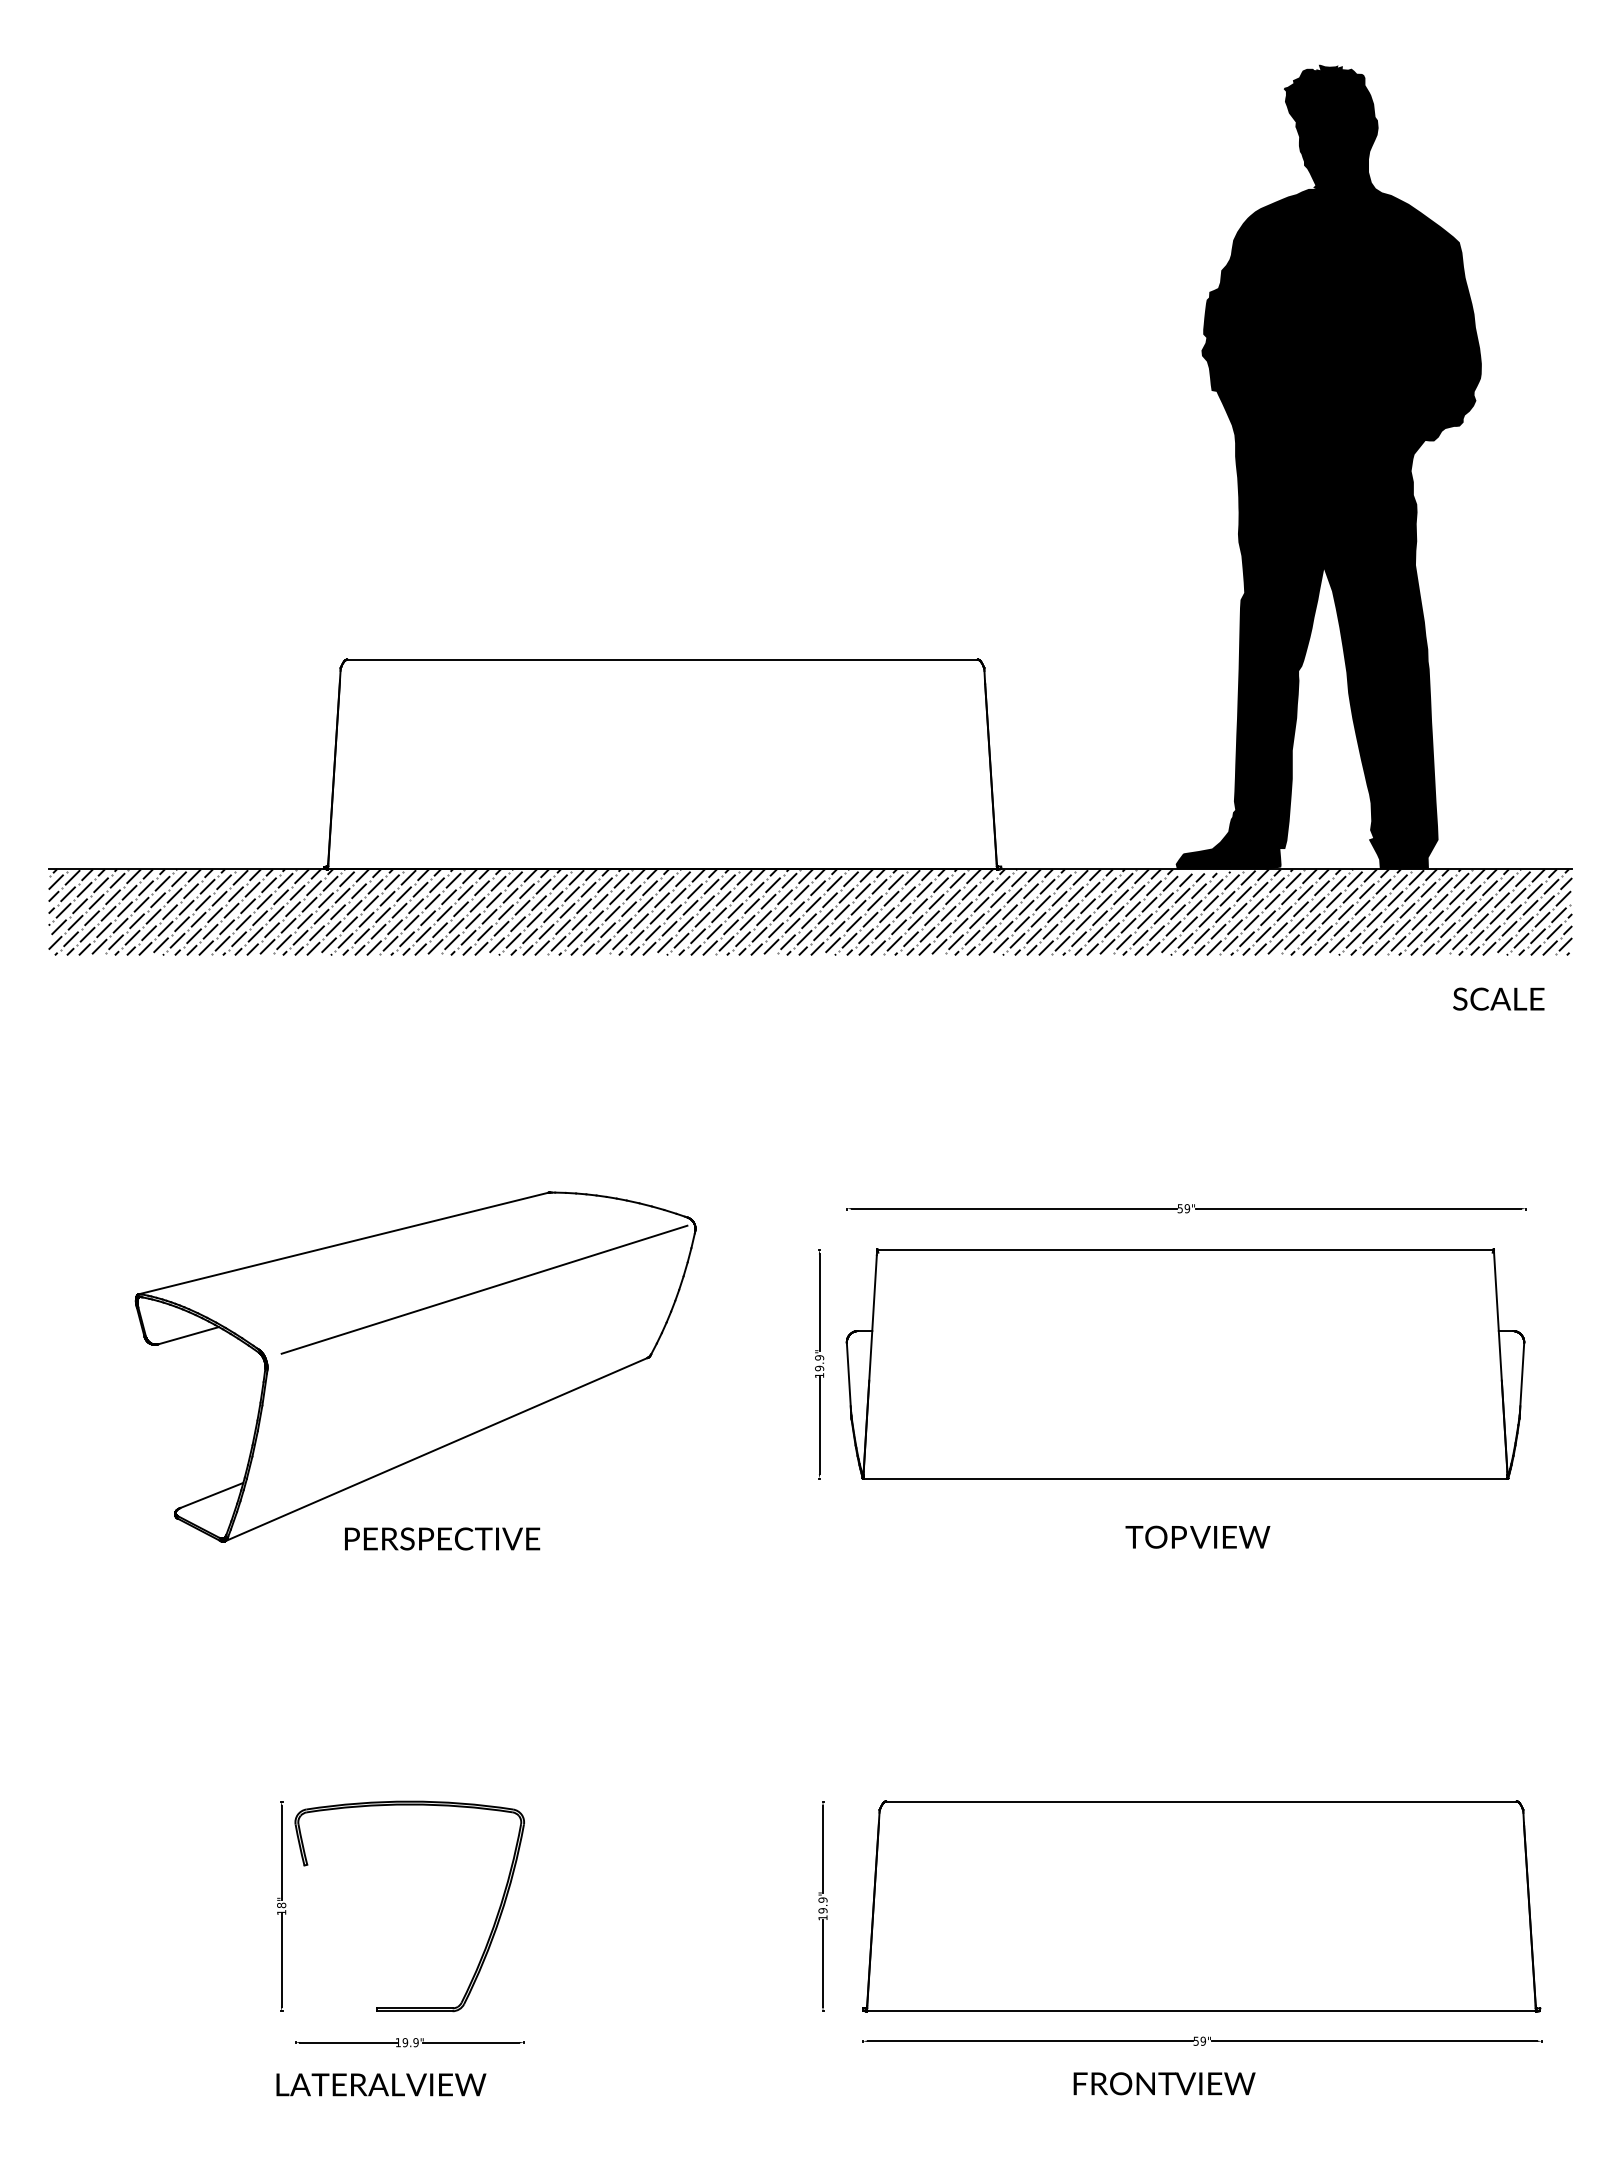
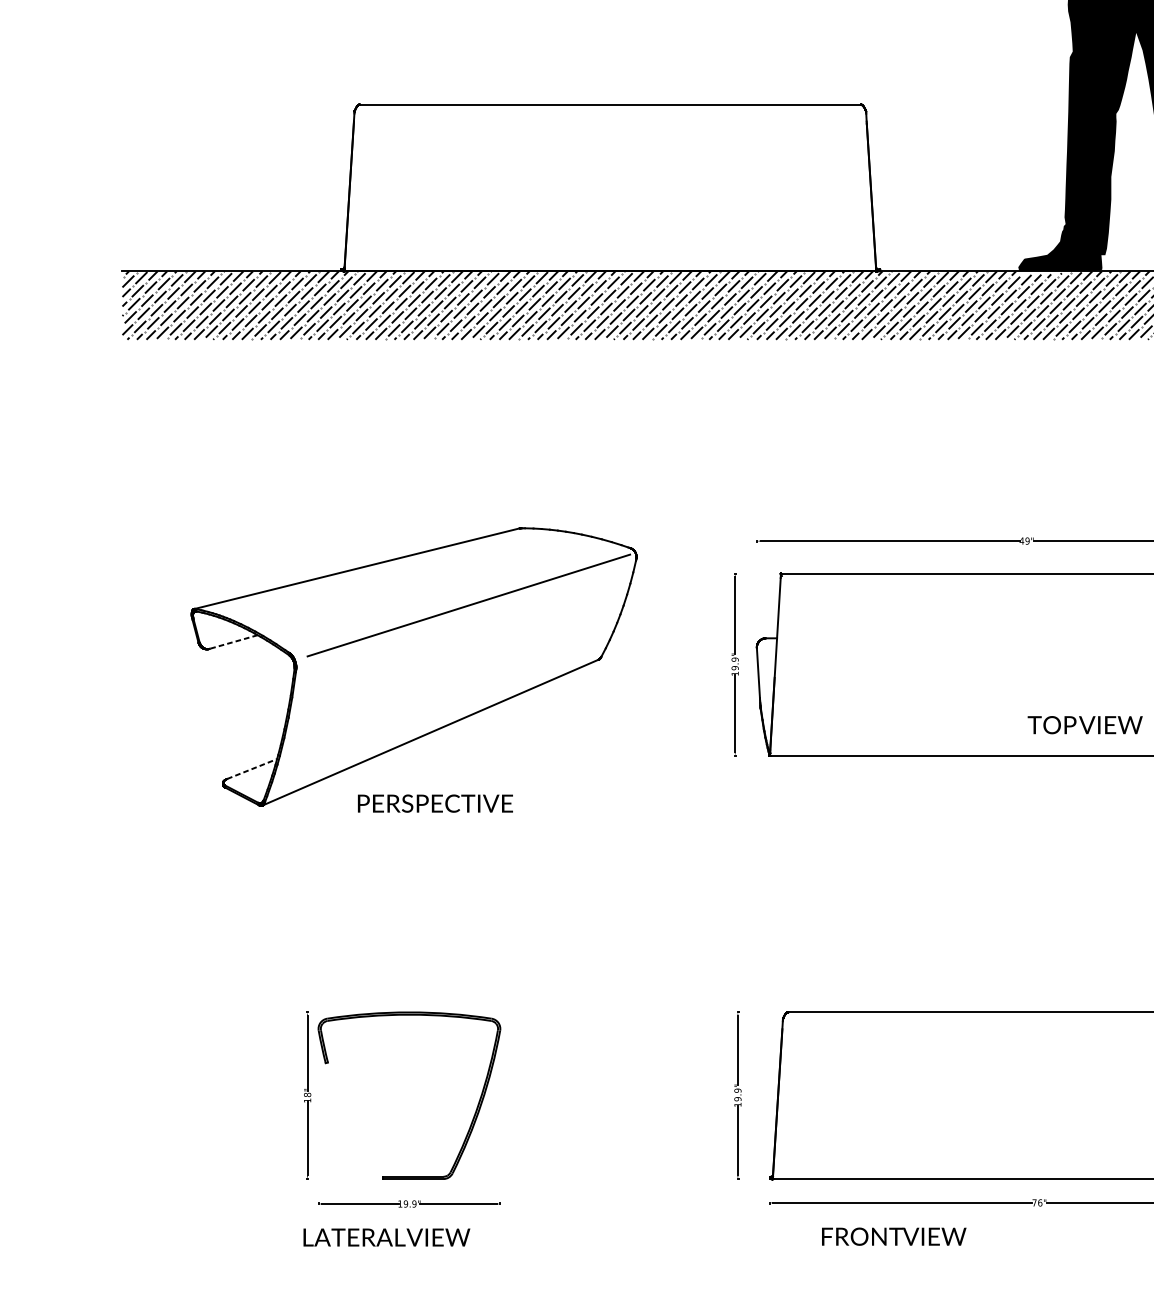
text: (1180, 1208) -> (1022, 540), 59" -> 49"
line: (188, 1335) -> (233, 641), solid -> dashed
line: (211, 1495) -> (251, 769), solid -> dashed
text: (1197, 1536) -> (1084, 724), moved
text: (1199, 2040) -> (1037, 1202), 59" -> 76"
text: (1164, 2083) -> (894, 1236), moved

